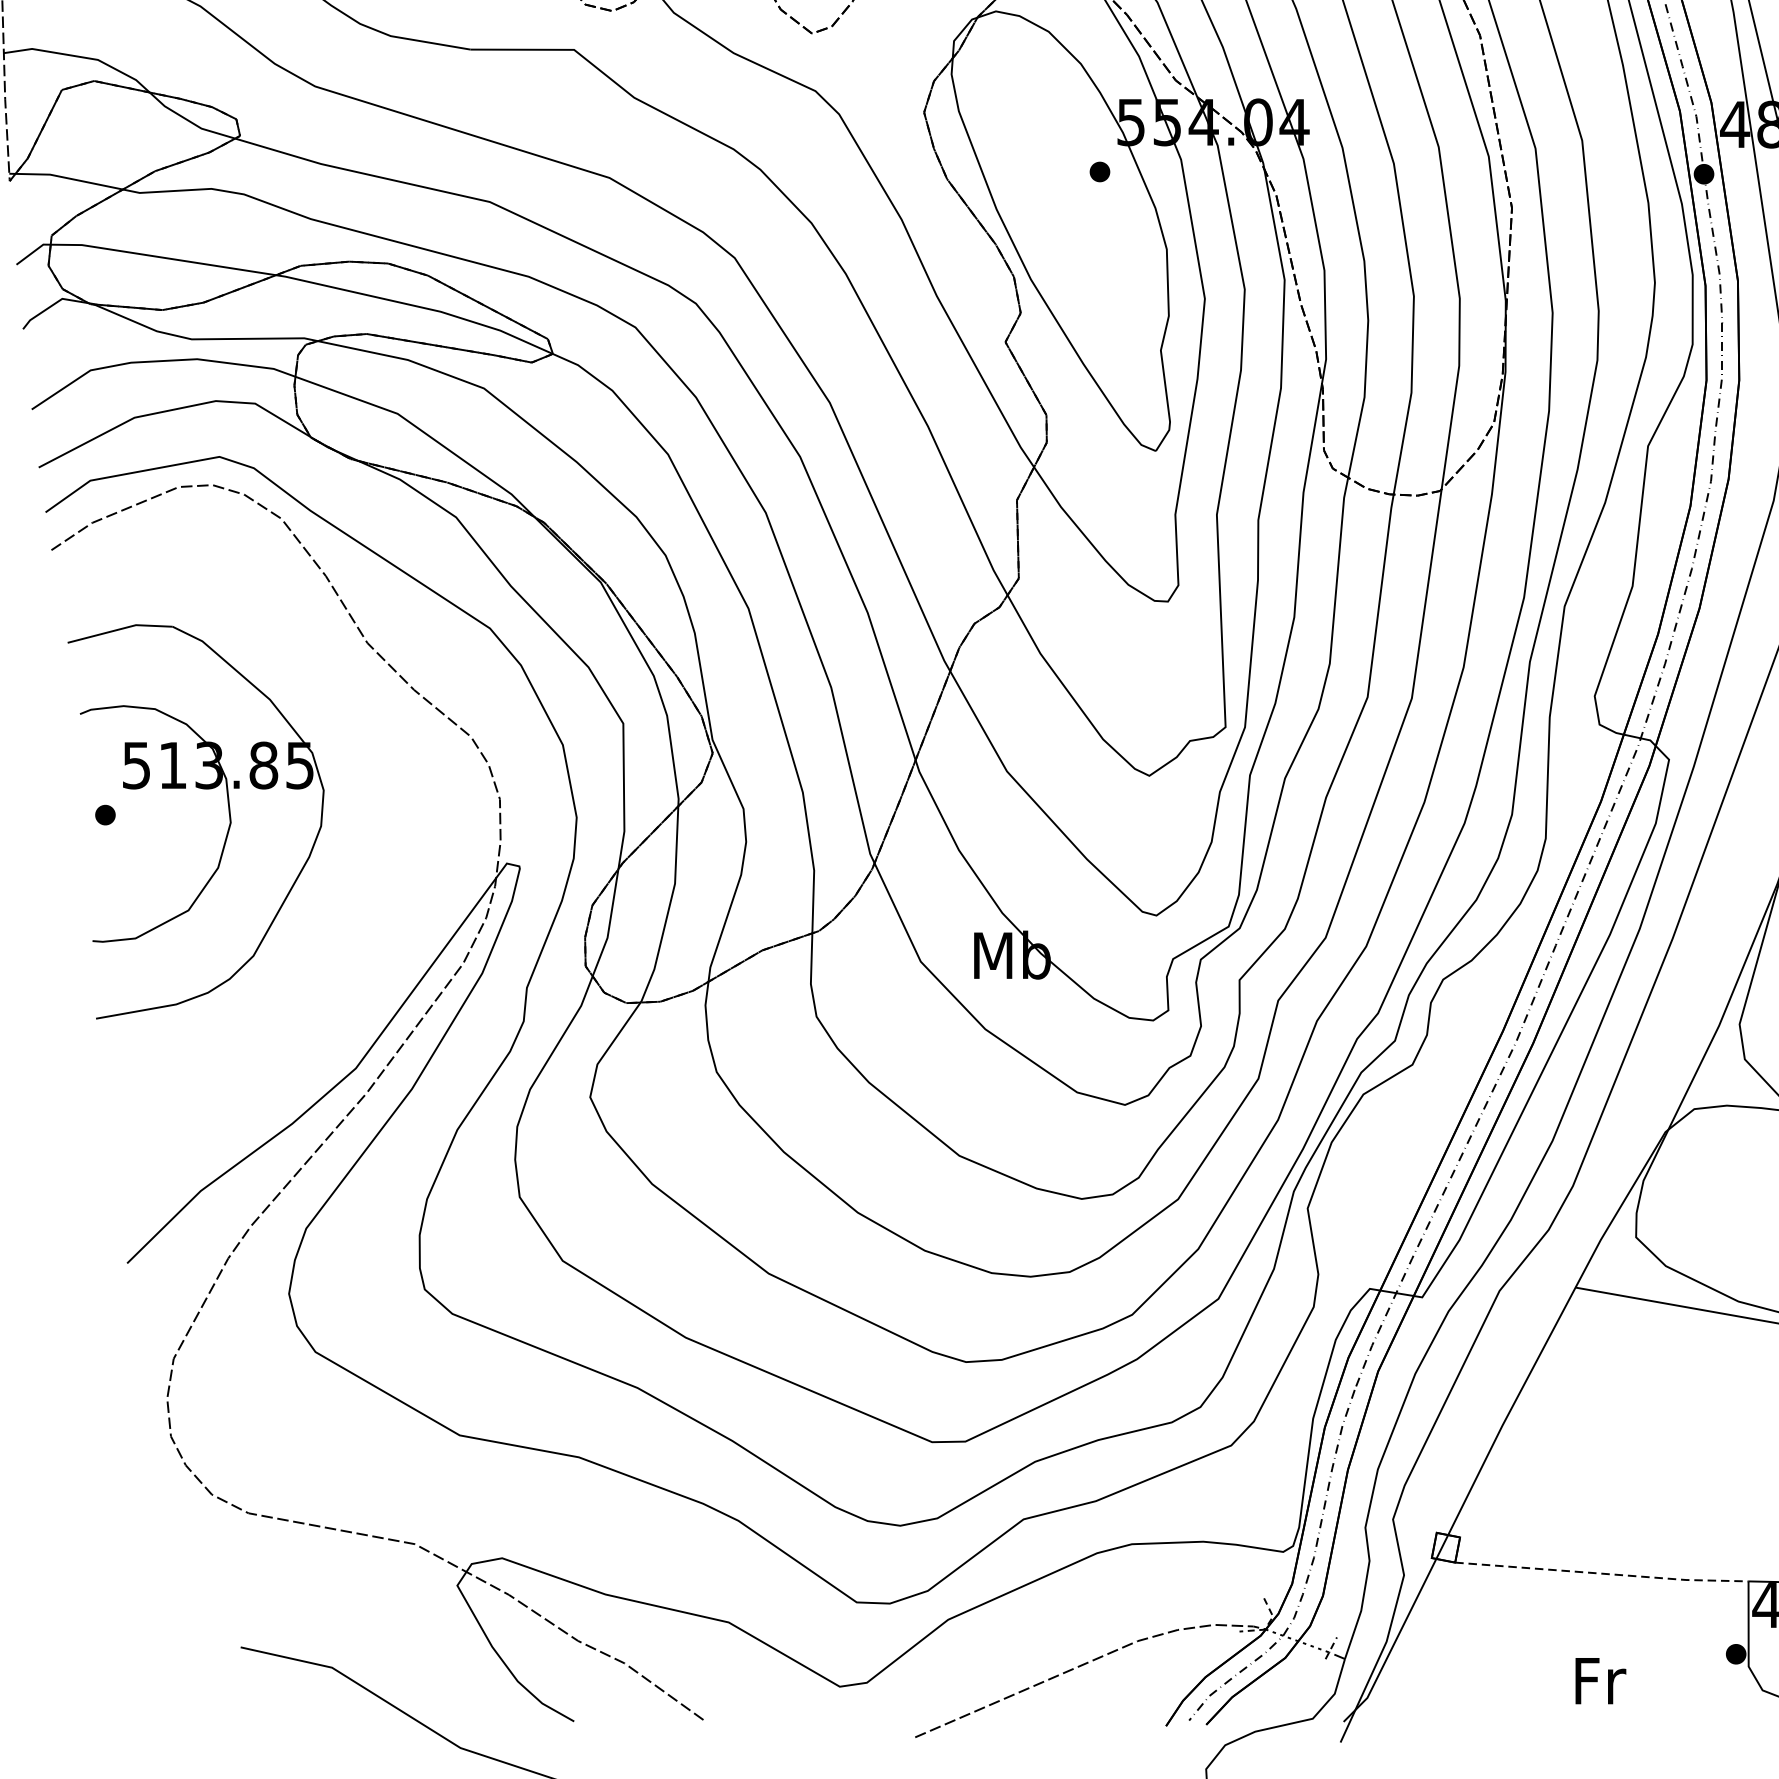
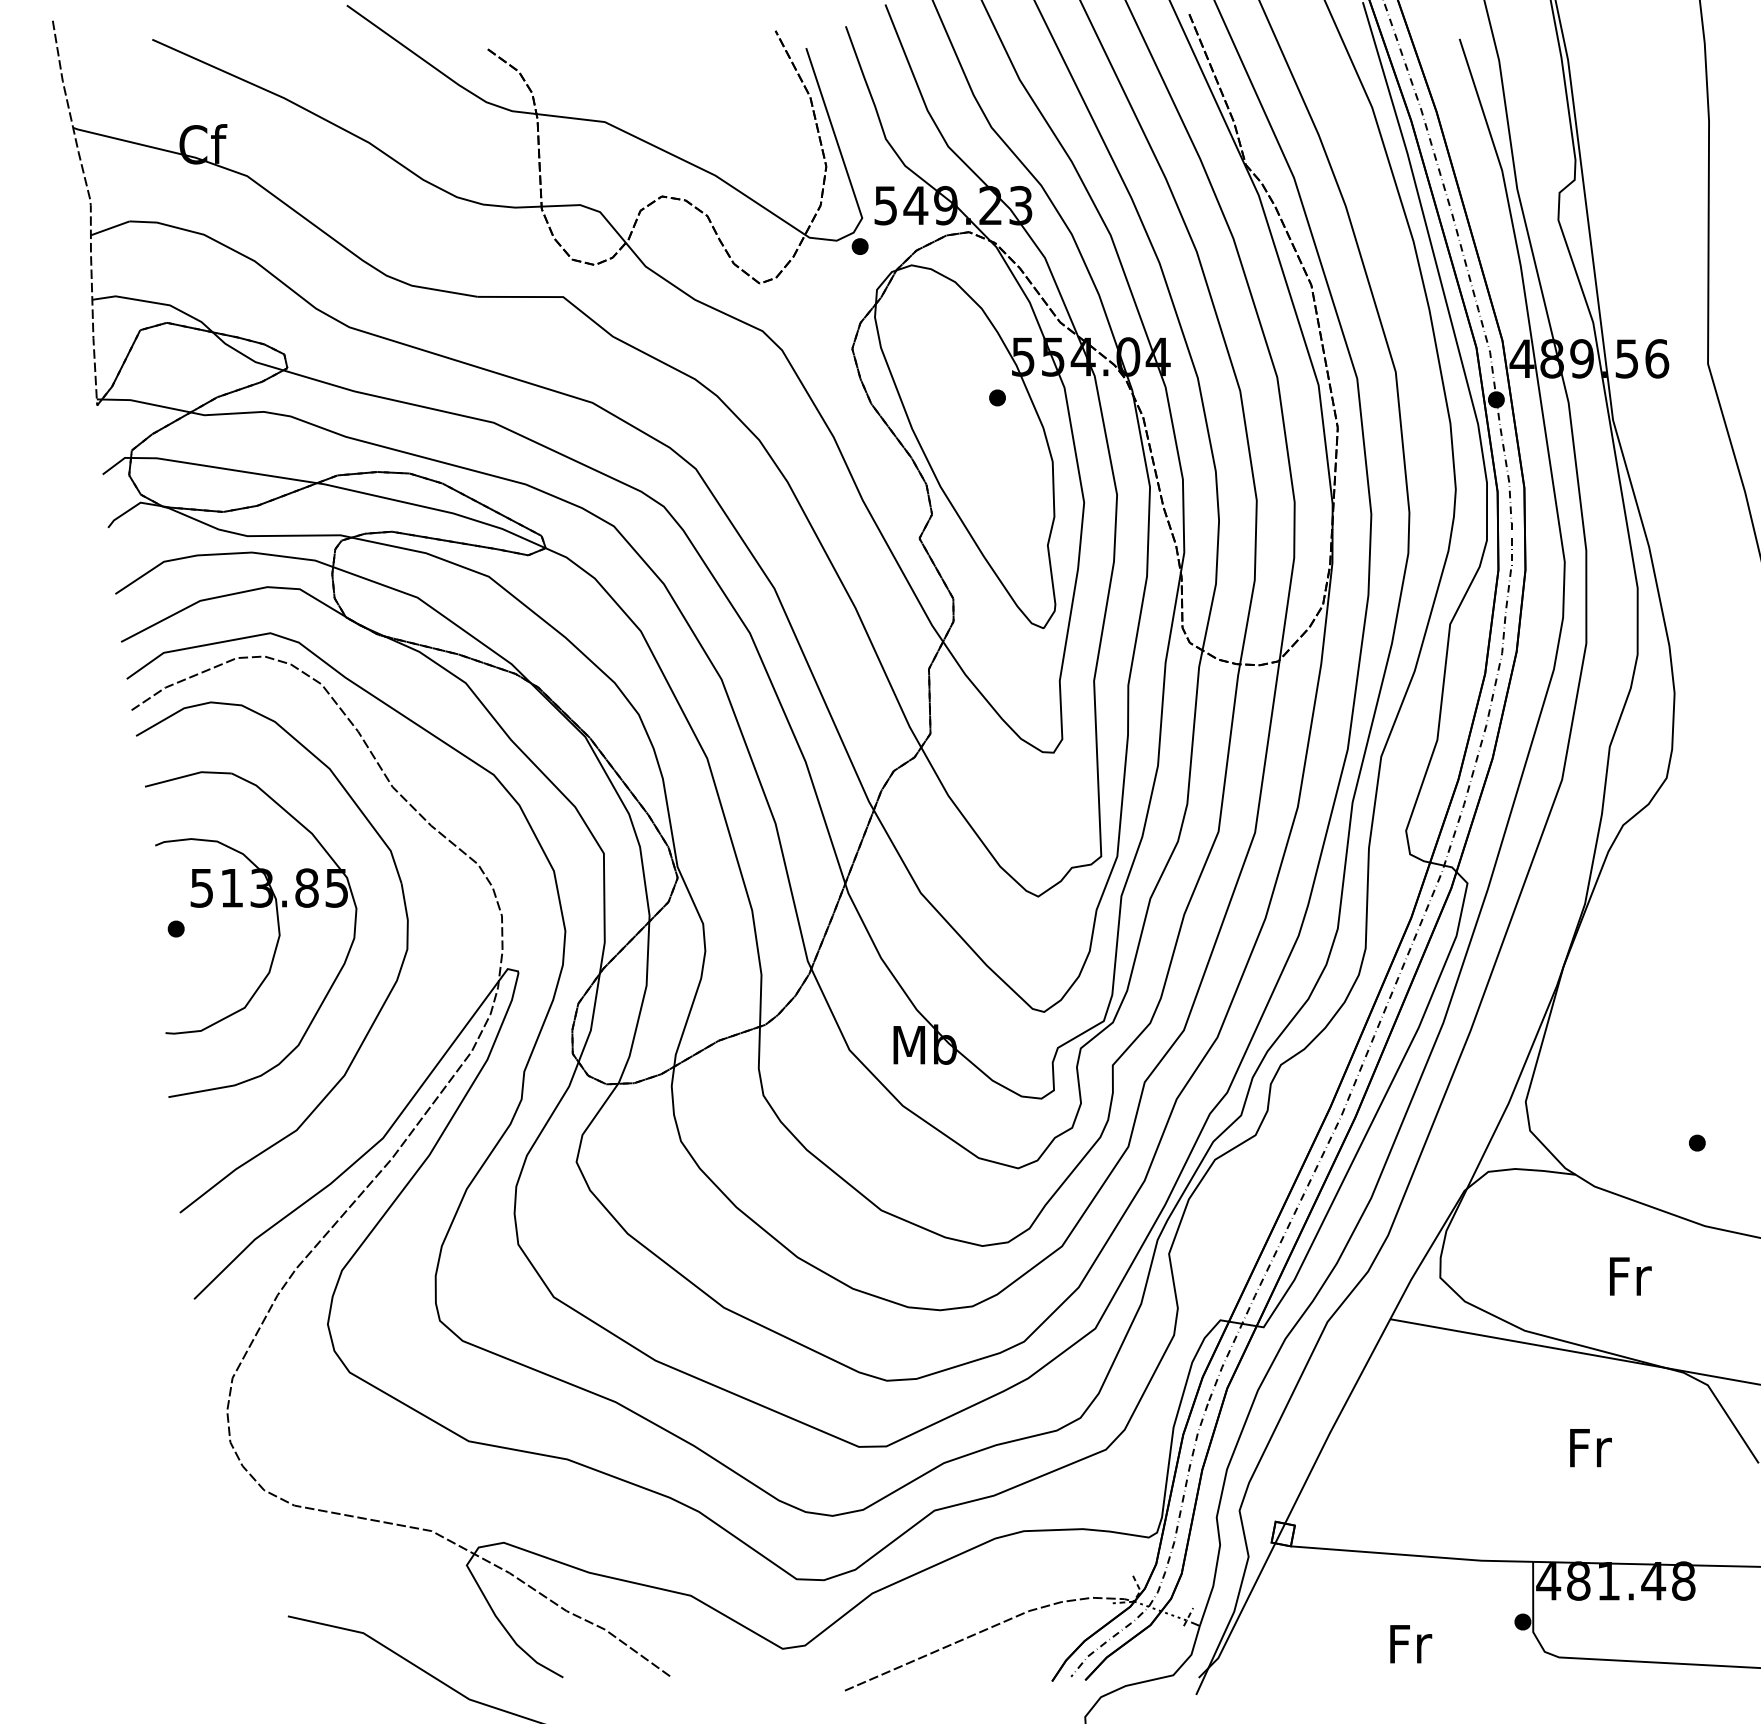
part: (350, 914) -> (378, 1011), added
line: (1602, 1573) -> (1412, 1555), dashed -> solid

